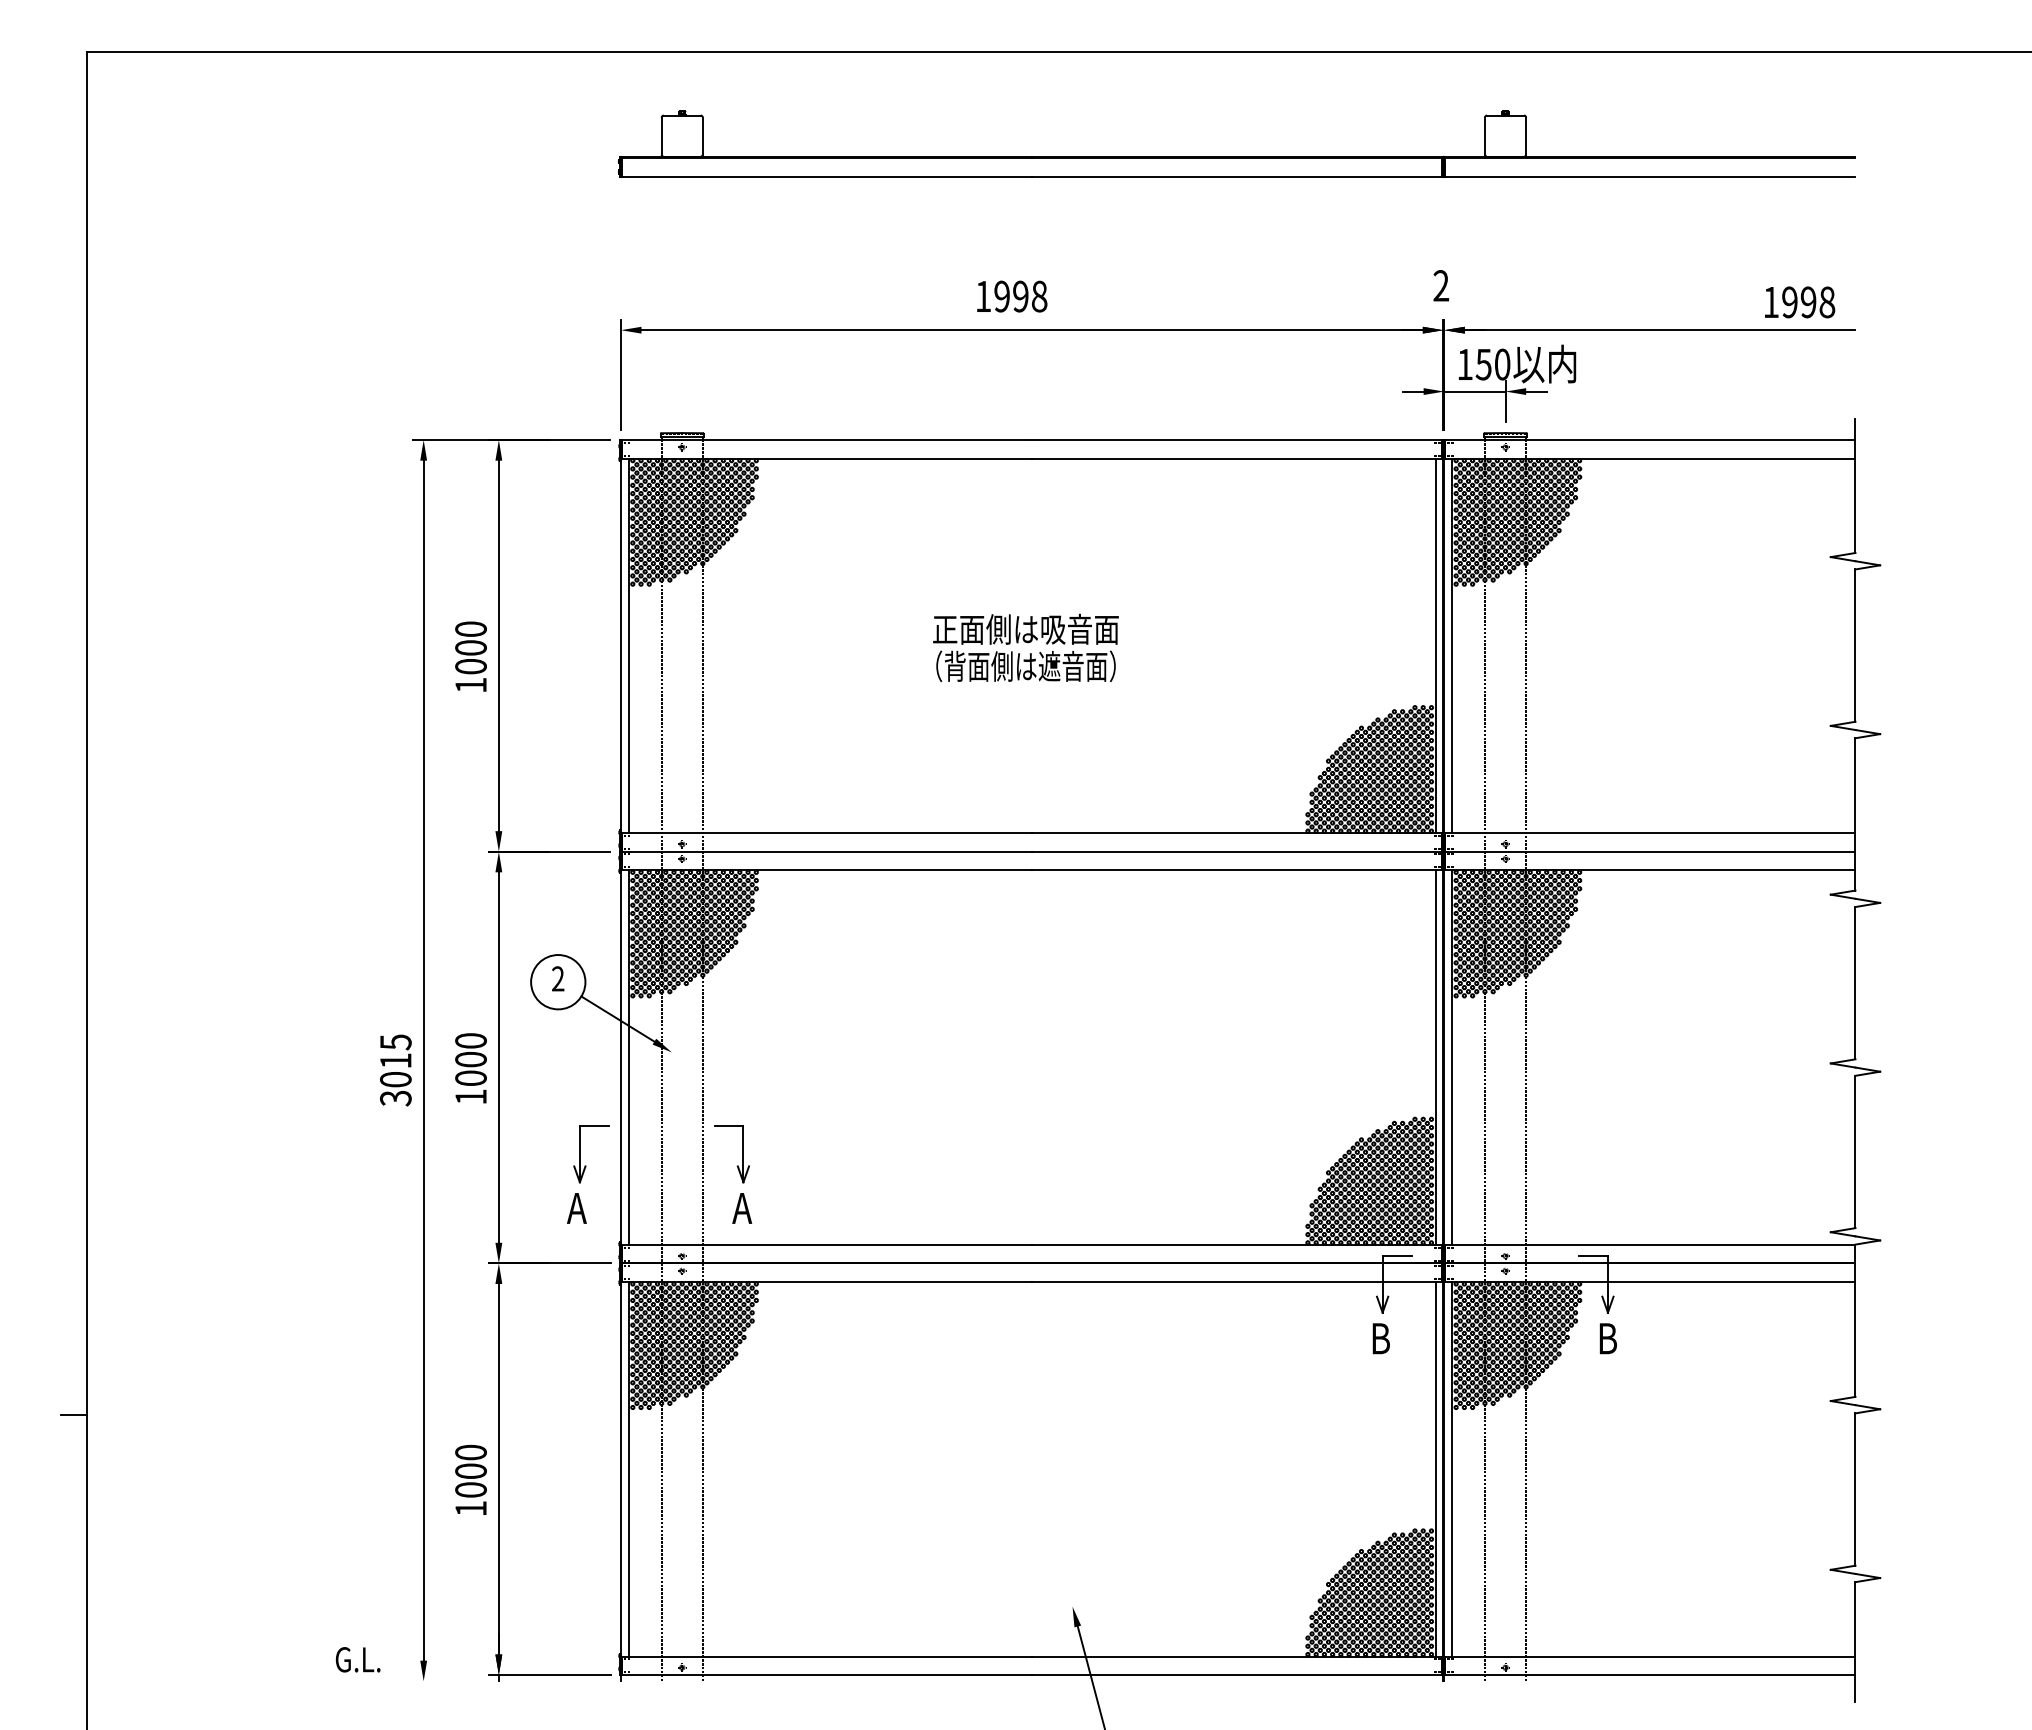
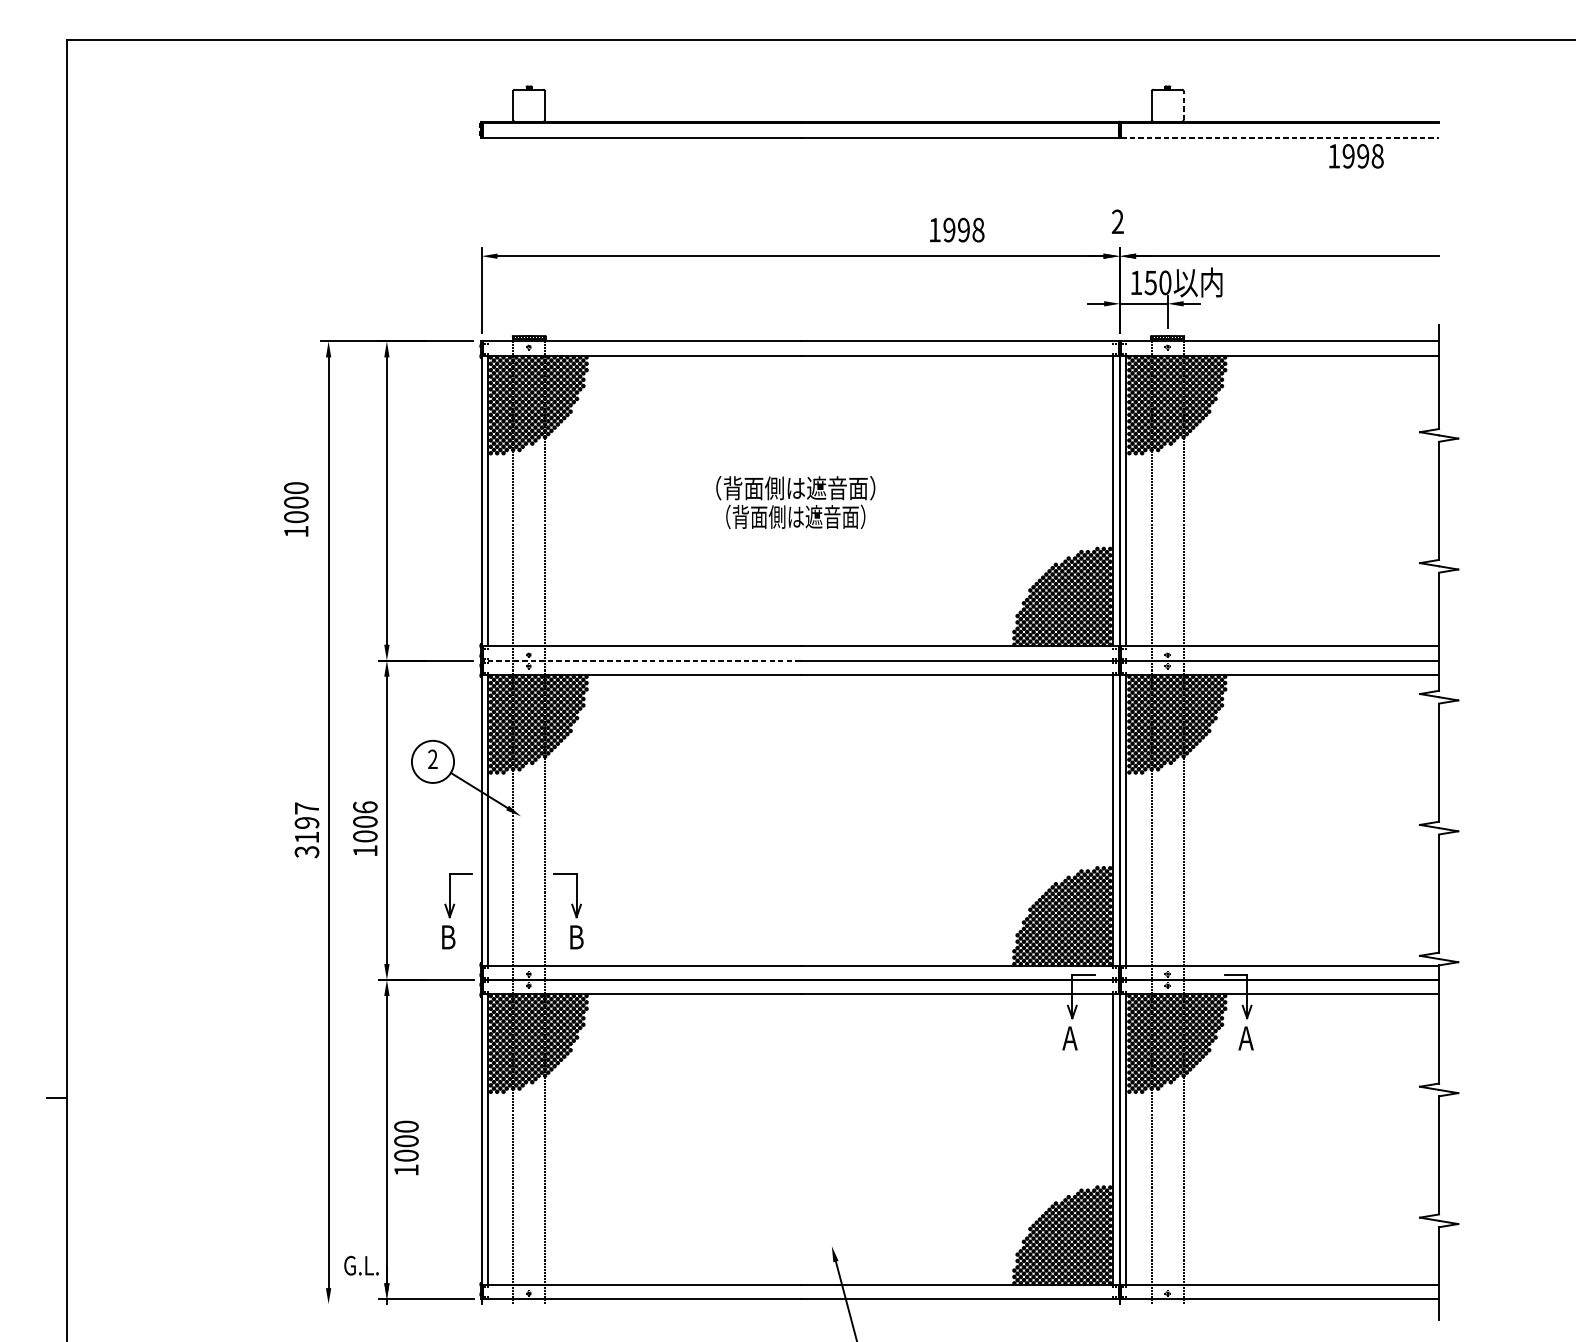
line: (1526, 136) -> (1183, 105), solid -> dashed
line: (1650, 177) -> (1280, 137), solid -> dashed
text: (1012, 296) -> (957, 230), moved
text: (1800, 302) -> (1356, 156), moved
text: (1025, 629) -> (795, 488), 正面側は吸音面 -> （背面側は遮音面）
text: (470, 656) -> (295, 509), moved
line: (826, 851) -> (641, 660), solid -> dashed
text: (470, 1040) -> (364, 807), 1000 -> 1006
text: (395, 1060) -> (306, 822), 3015 -> 3197
text: (577, 1208) -> (447, 937), A -> B
text: (742, 1208) -> (575, 937), A -> B
text: (1379, 1338) -> (1069, 1038), B -> A
text: (1606, 1338) -> (1245, 1038), B -> A
text: (470, 1479) -> (406, 1147), moved
text: (357, 1659) -> (361, 1265), moved

